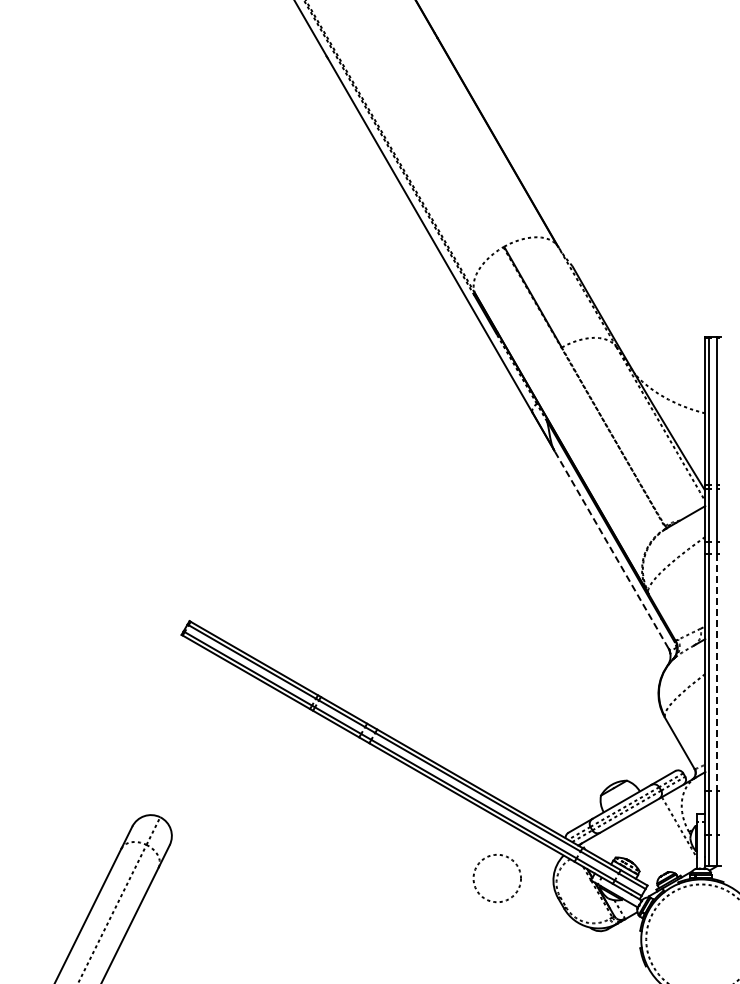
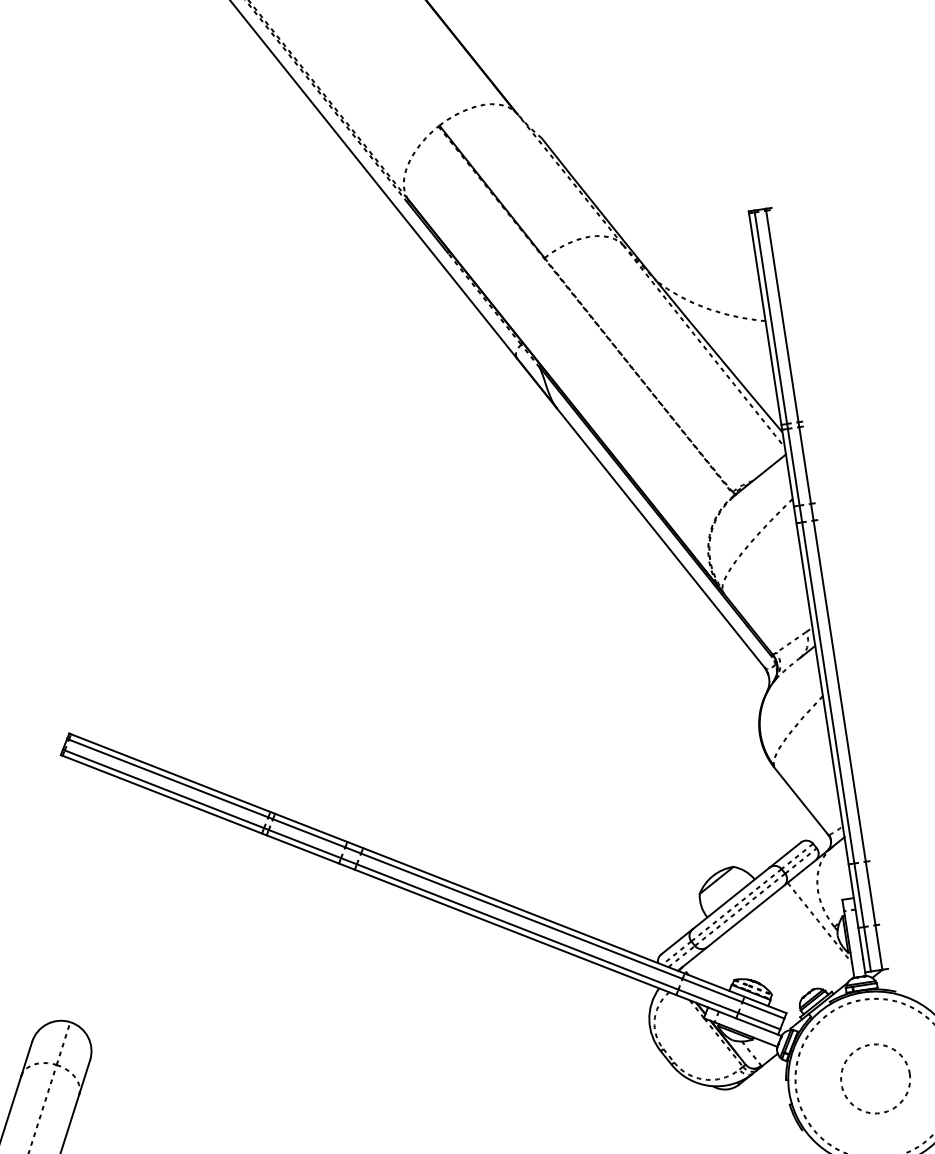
line: (611, 549) -> (660, 537), dashed -> solid
line: (717, 672) -> (840, 691), dashed -> solid
circle: (496, 878) -> (874, 1079), moved

